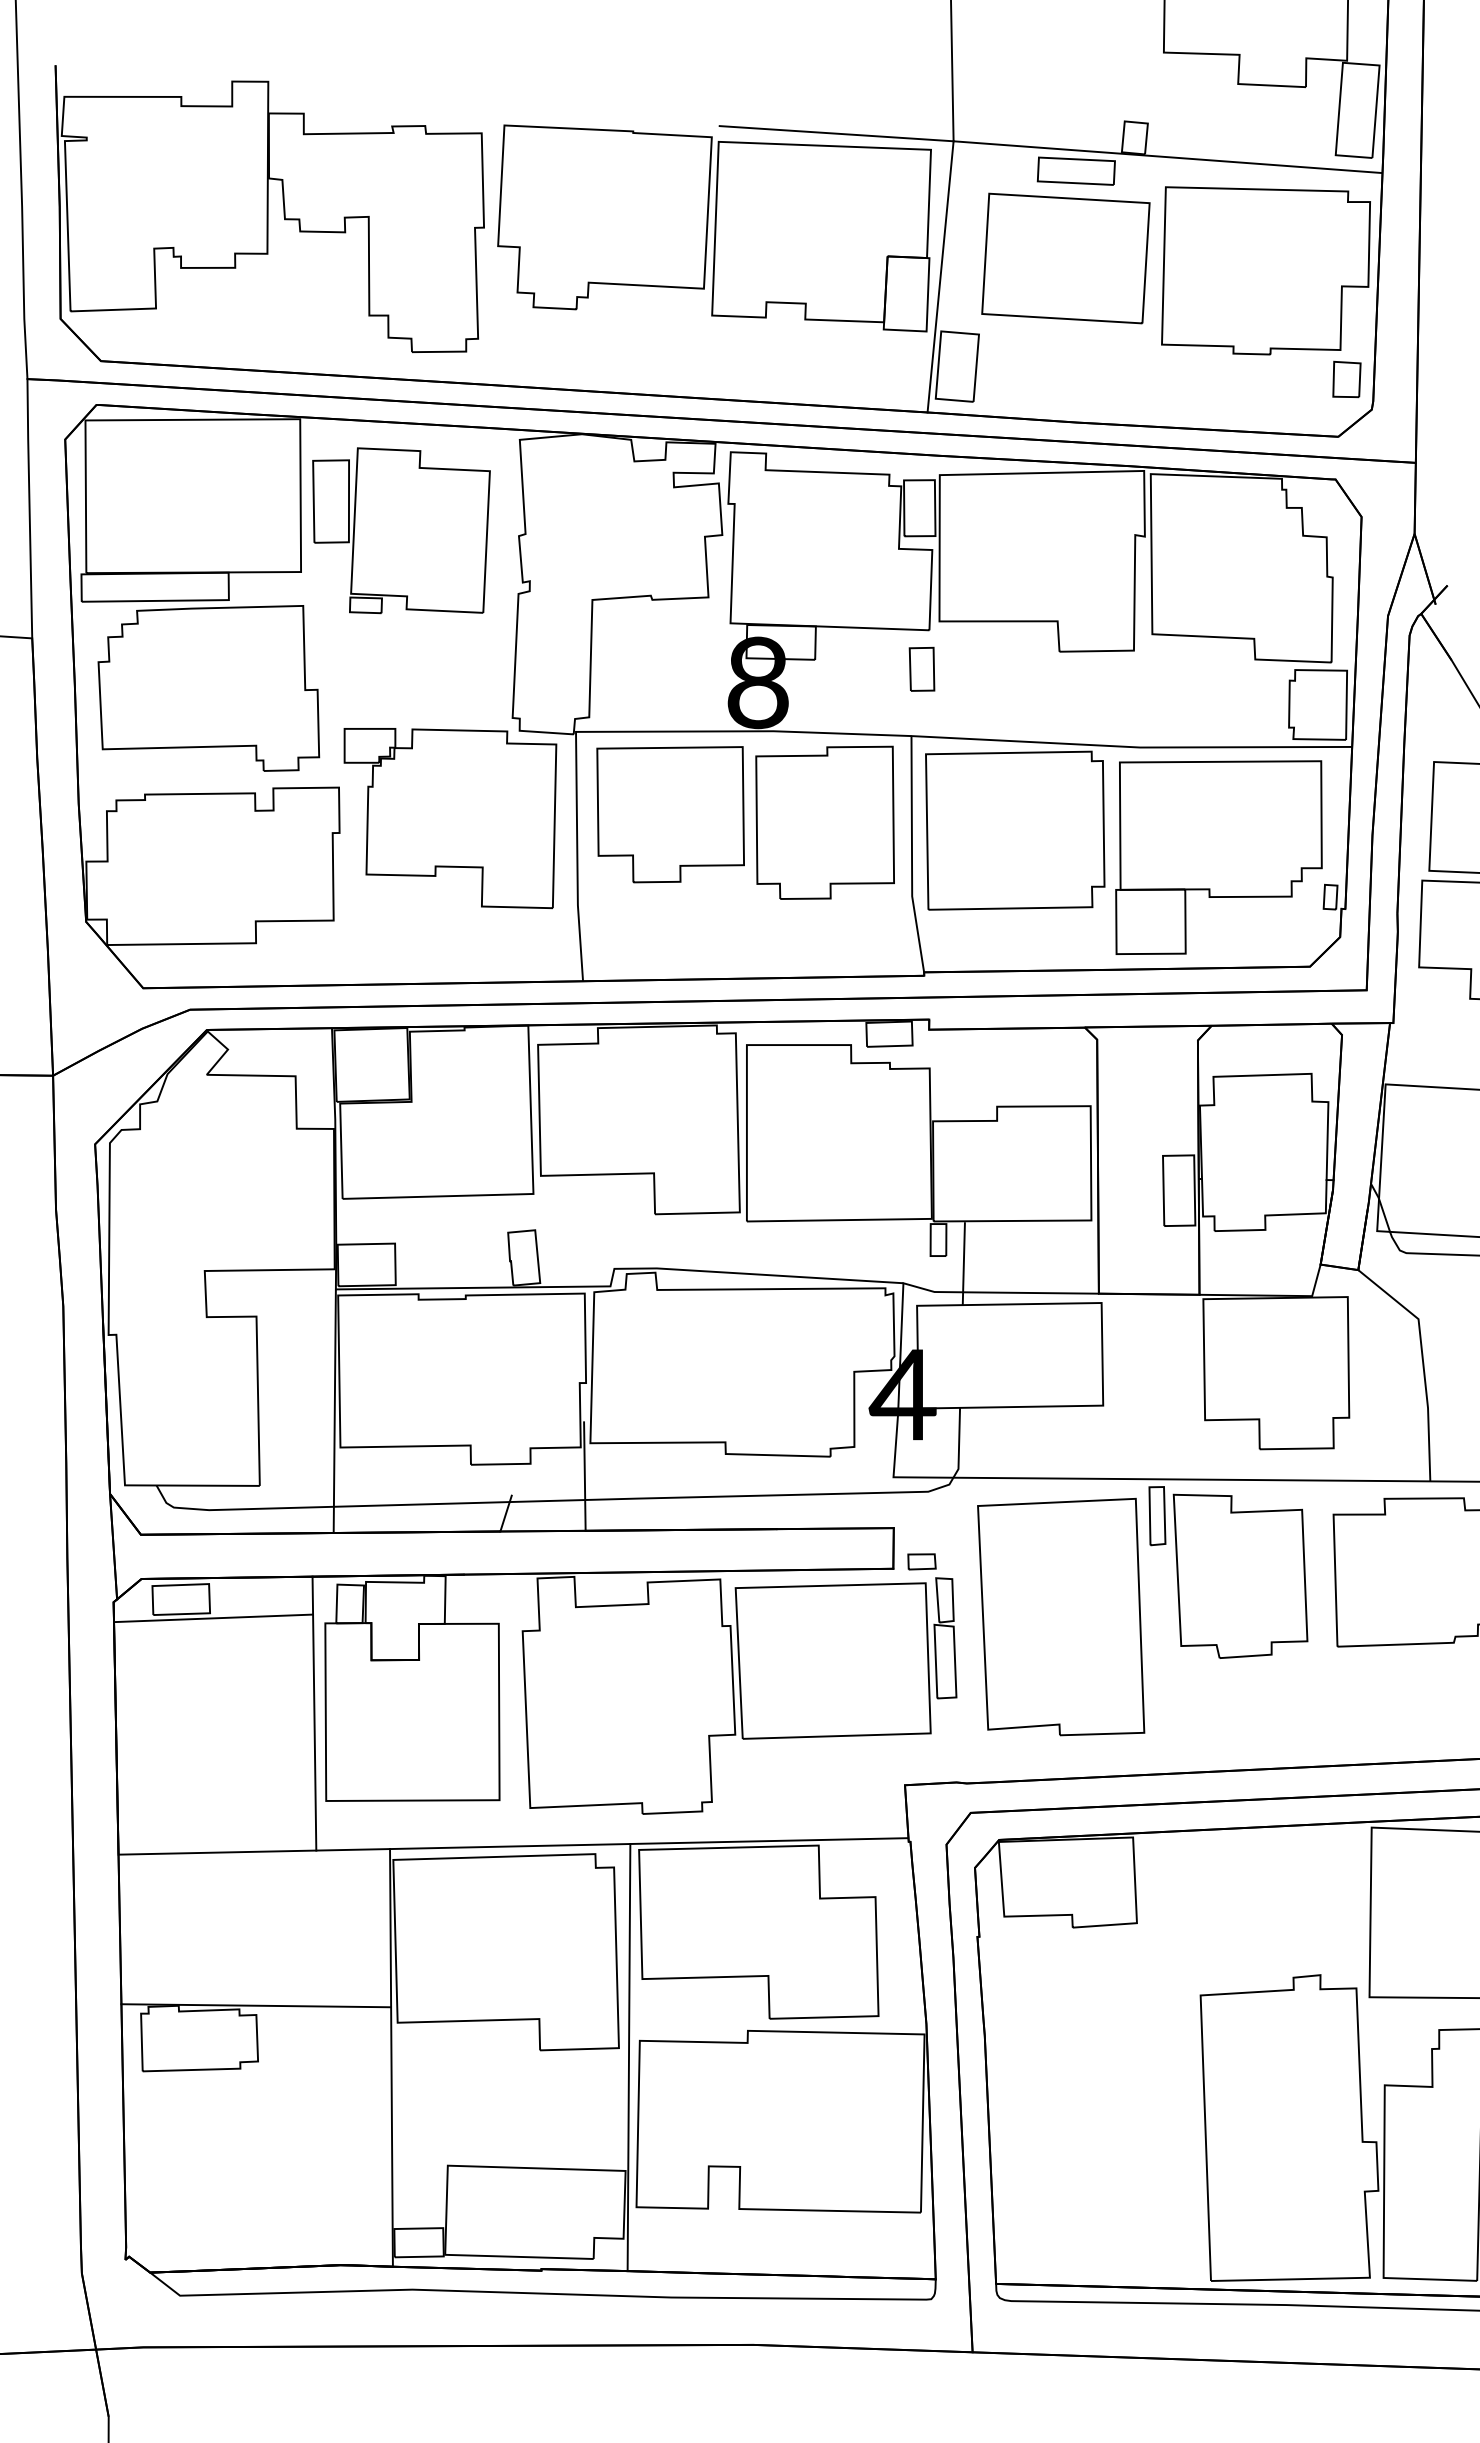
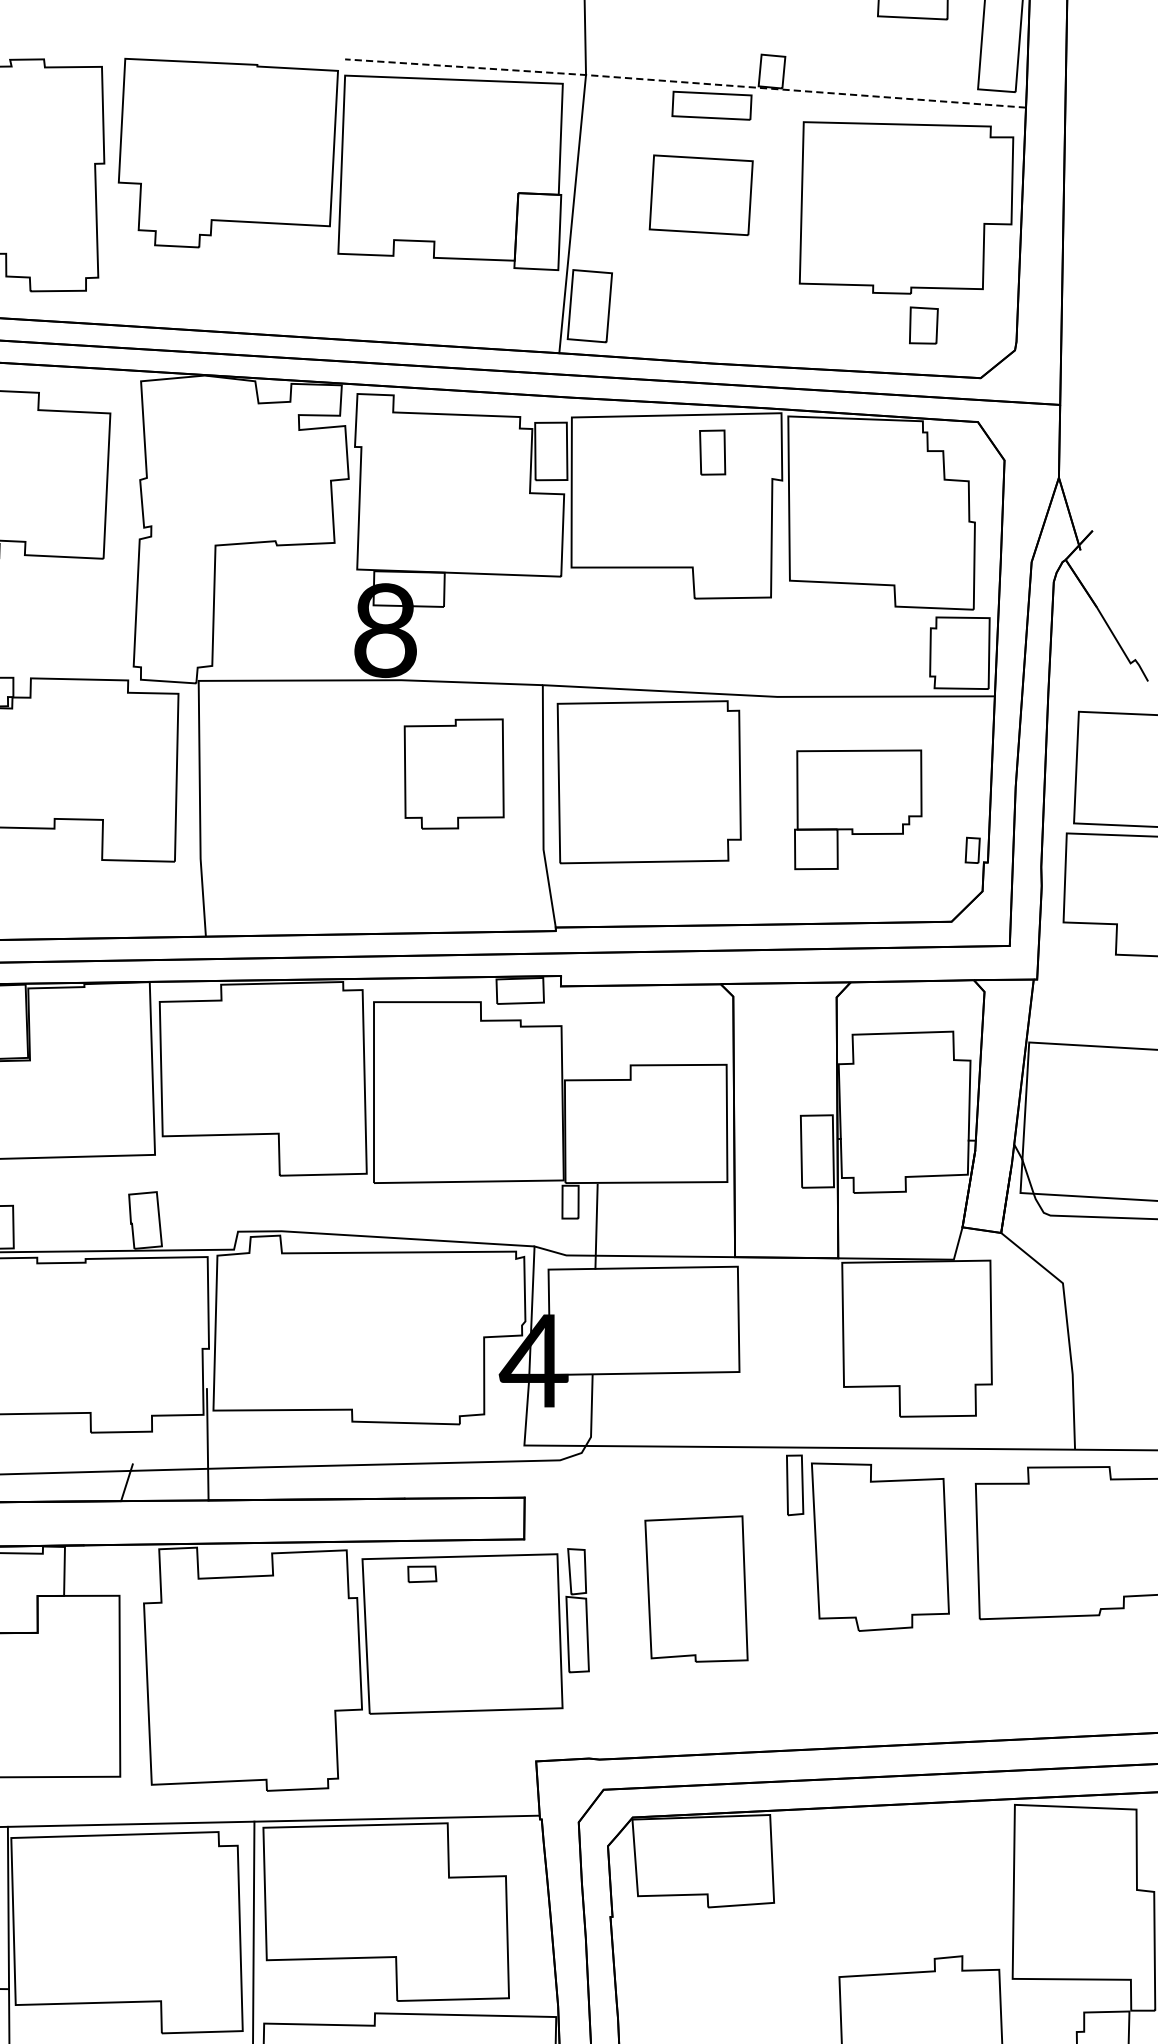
line: (1050, 148) -> (685, 82), solid -> dashed
part: (1065, 258) -> (700, 195), size x0.6
part: (1346, 379) -> (923, 325), moved
part: (921, 668) -> (712, 451), moved
part: (670, 814) -> (295, 765), removed
part: (824, 822) -> (453, 773), size x0.7
part: (1218, 857) -> (857, 809), size x0.6
part: (921, 1561) -> (421, 1573), moved
part: (1061, 1617) -> (696, 1589), size x0.6

